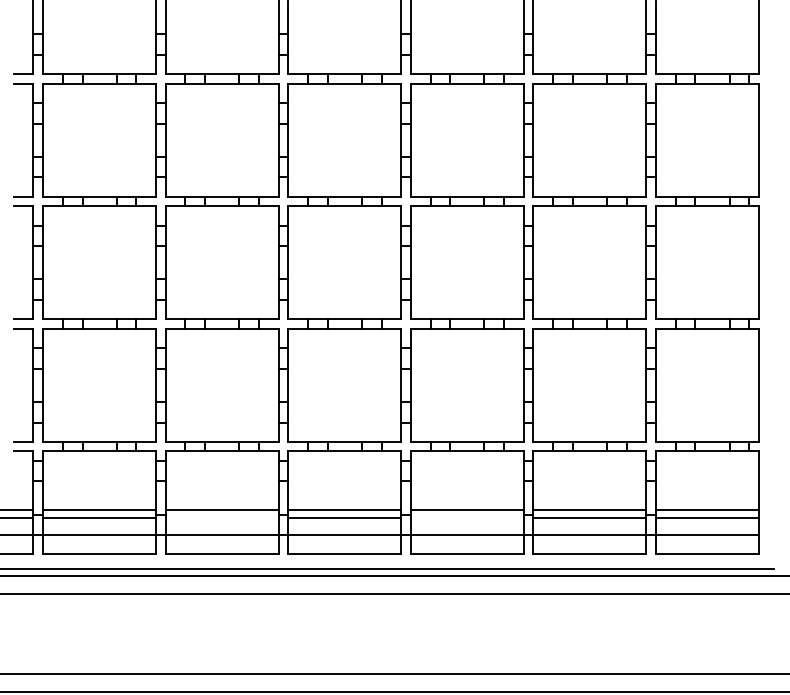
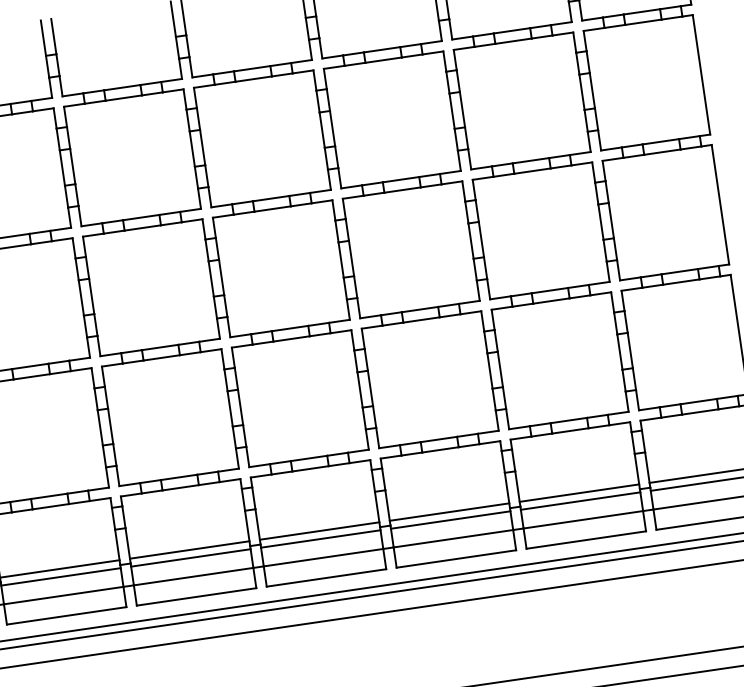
line: (221, 517) -> (190, 557), added
line: (466, 517) -> (449, 520), added

